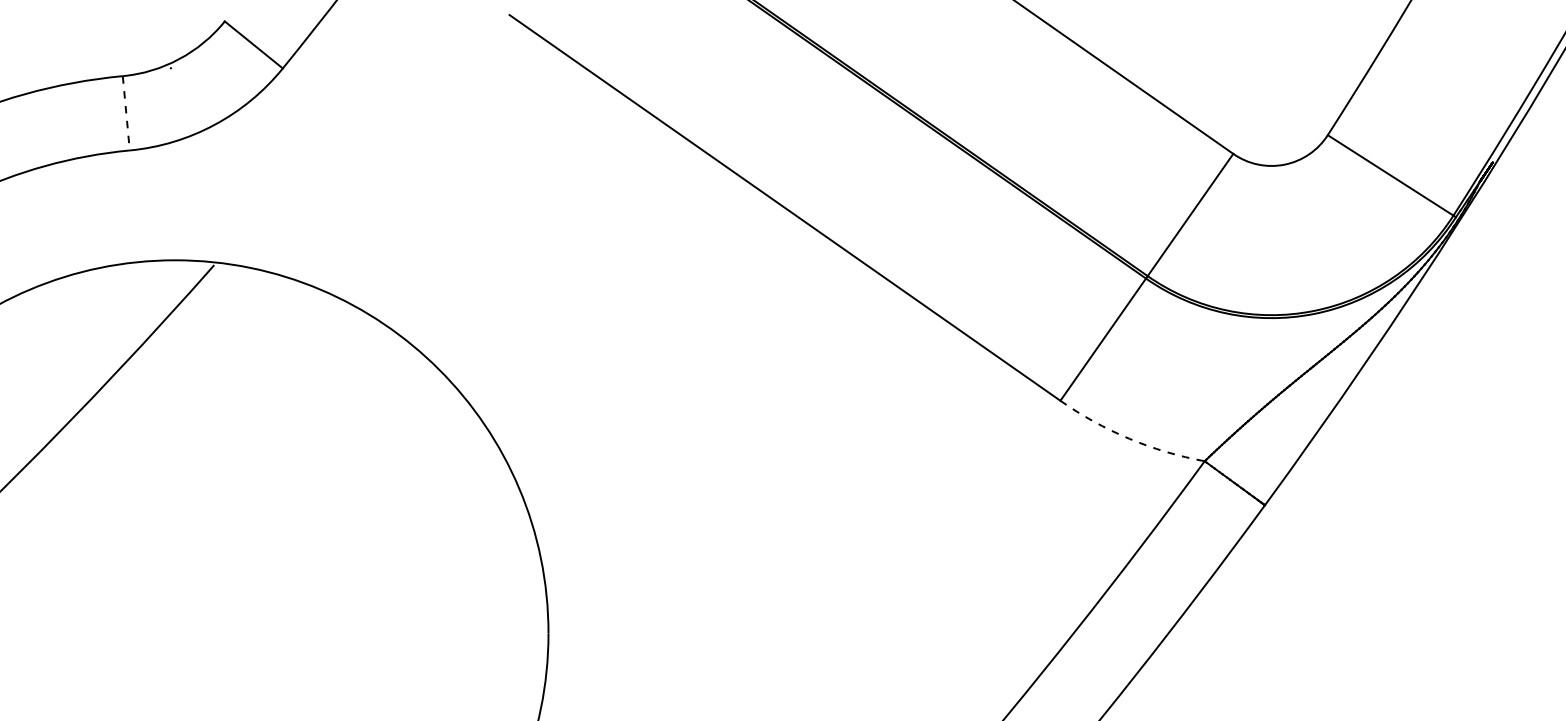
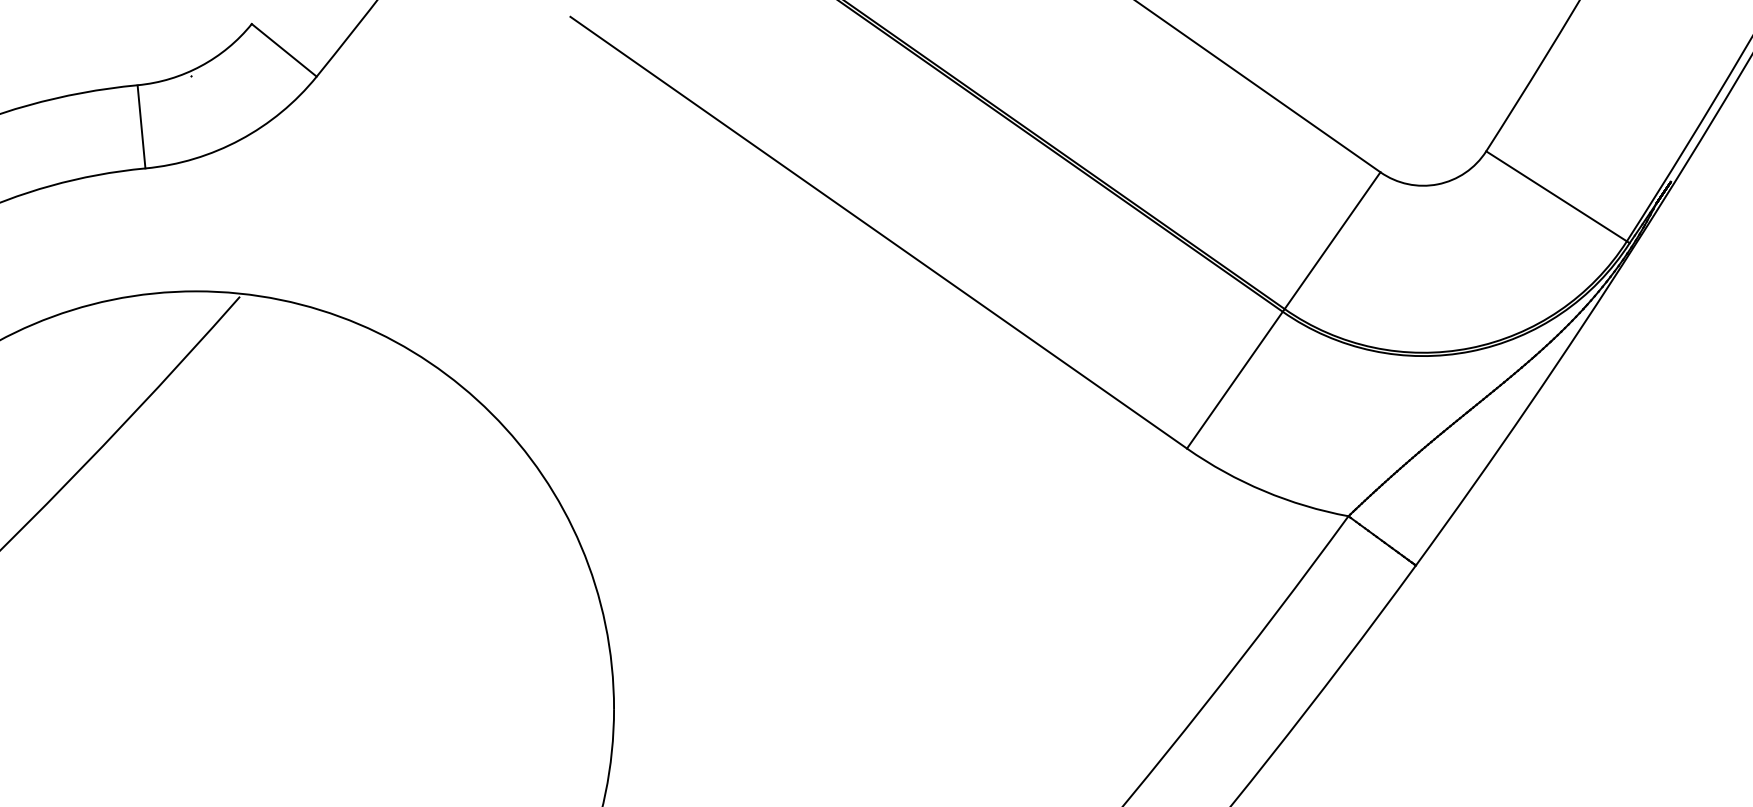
line: (126, 113) -> (141, 127), dashed -> solid
arc: (1129, 438) -> (1264, 490), dashed -> solid

